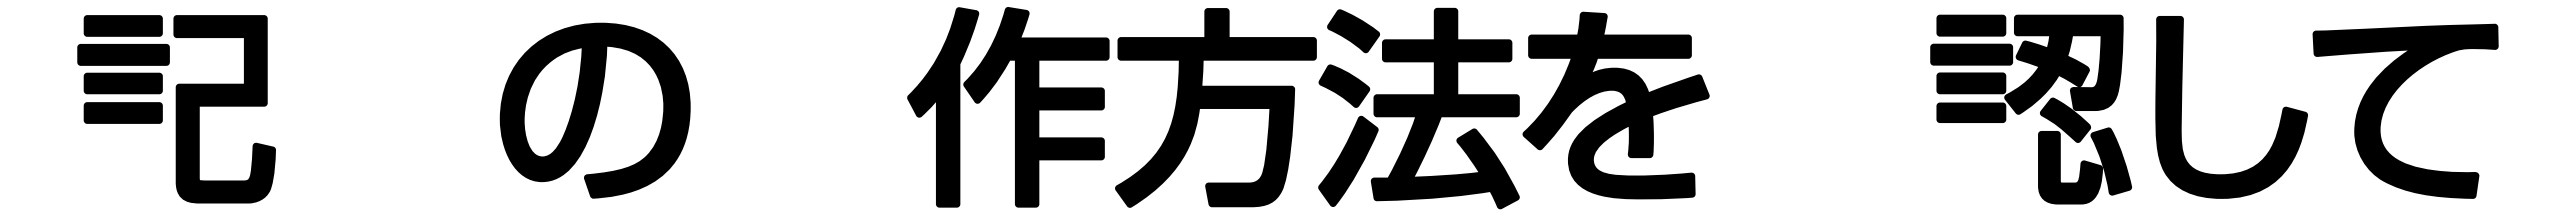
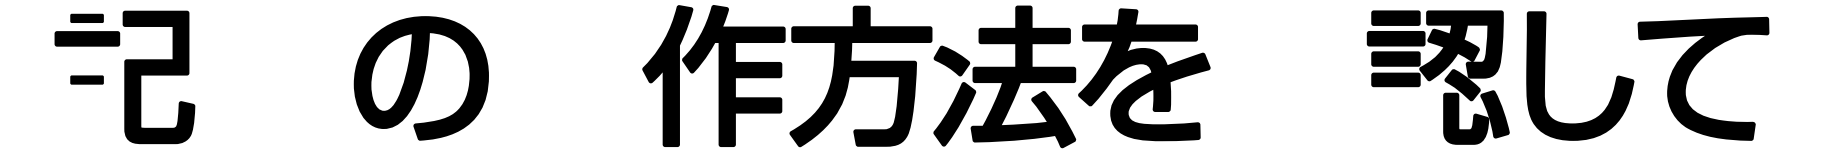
part: (122, 25) -> (86, 18), size x0.6
fill: (1353, 31) -> (958, 22), removed
fill: (122, 83) -> (86, 59), removed
part: (122, 112) -> (86, 79), size x0.6

